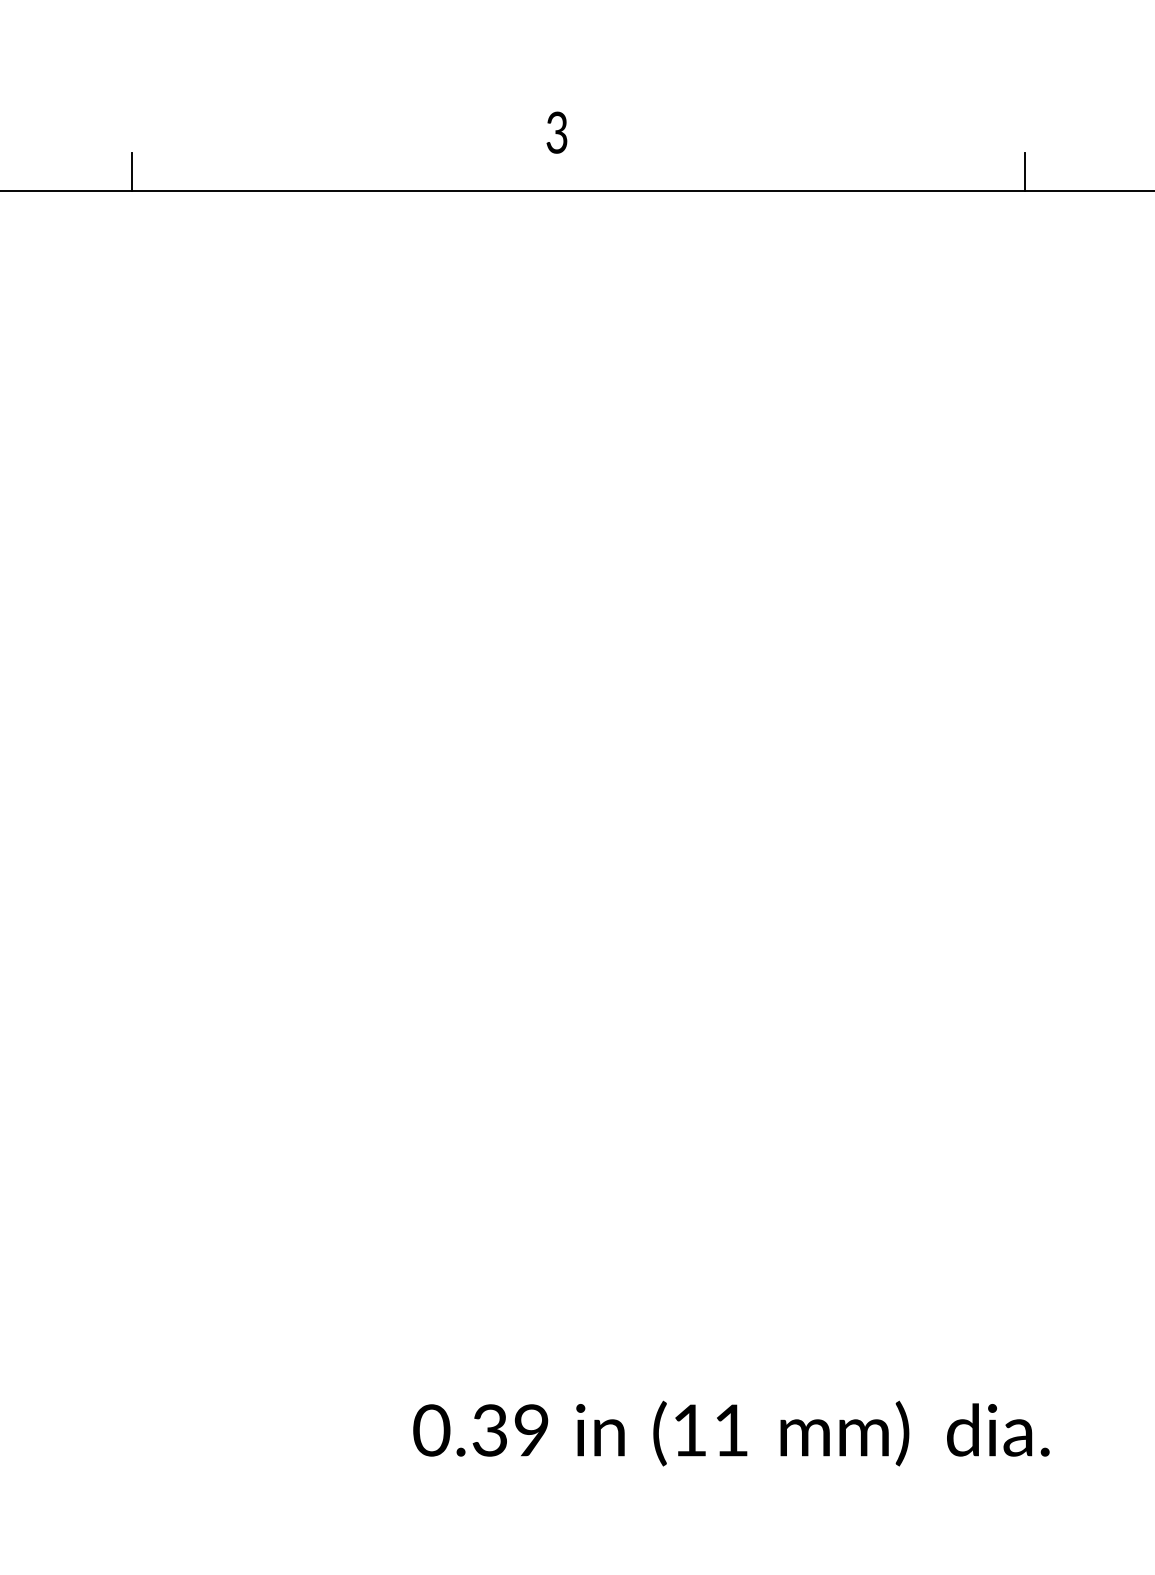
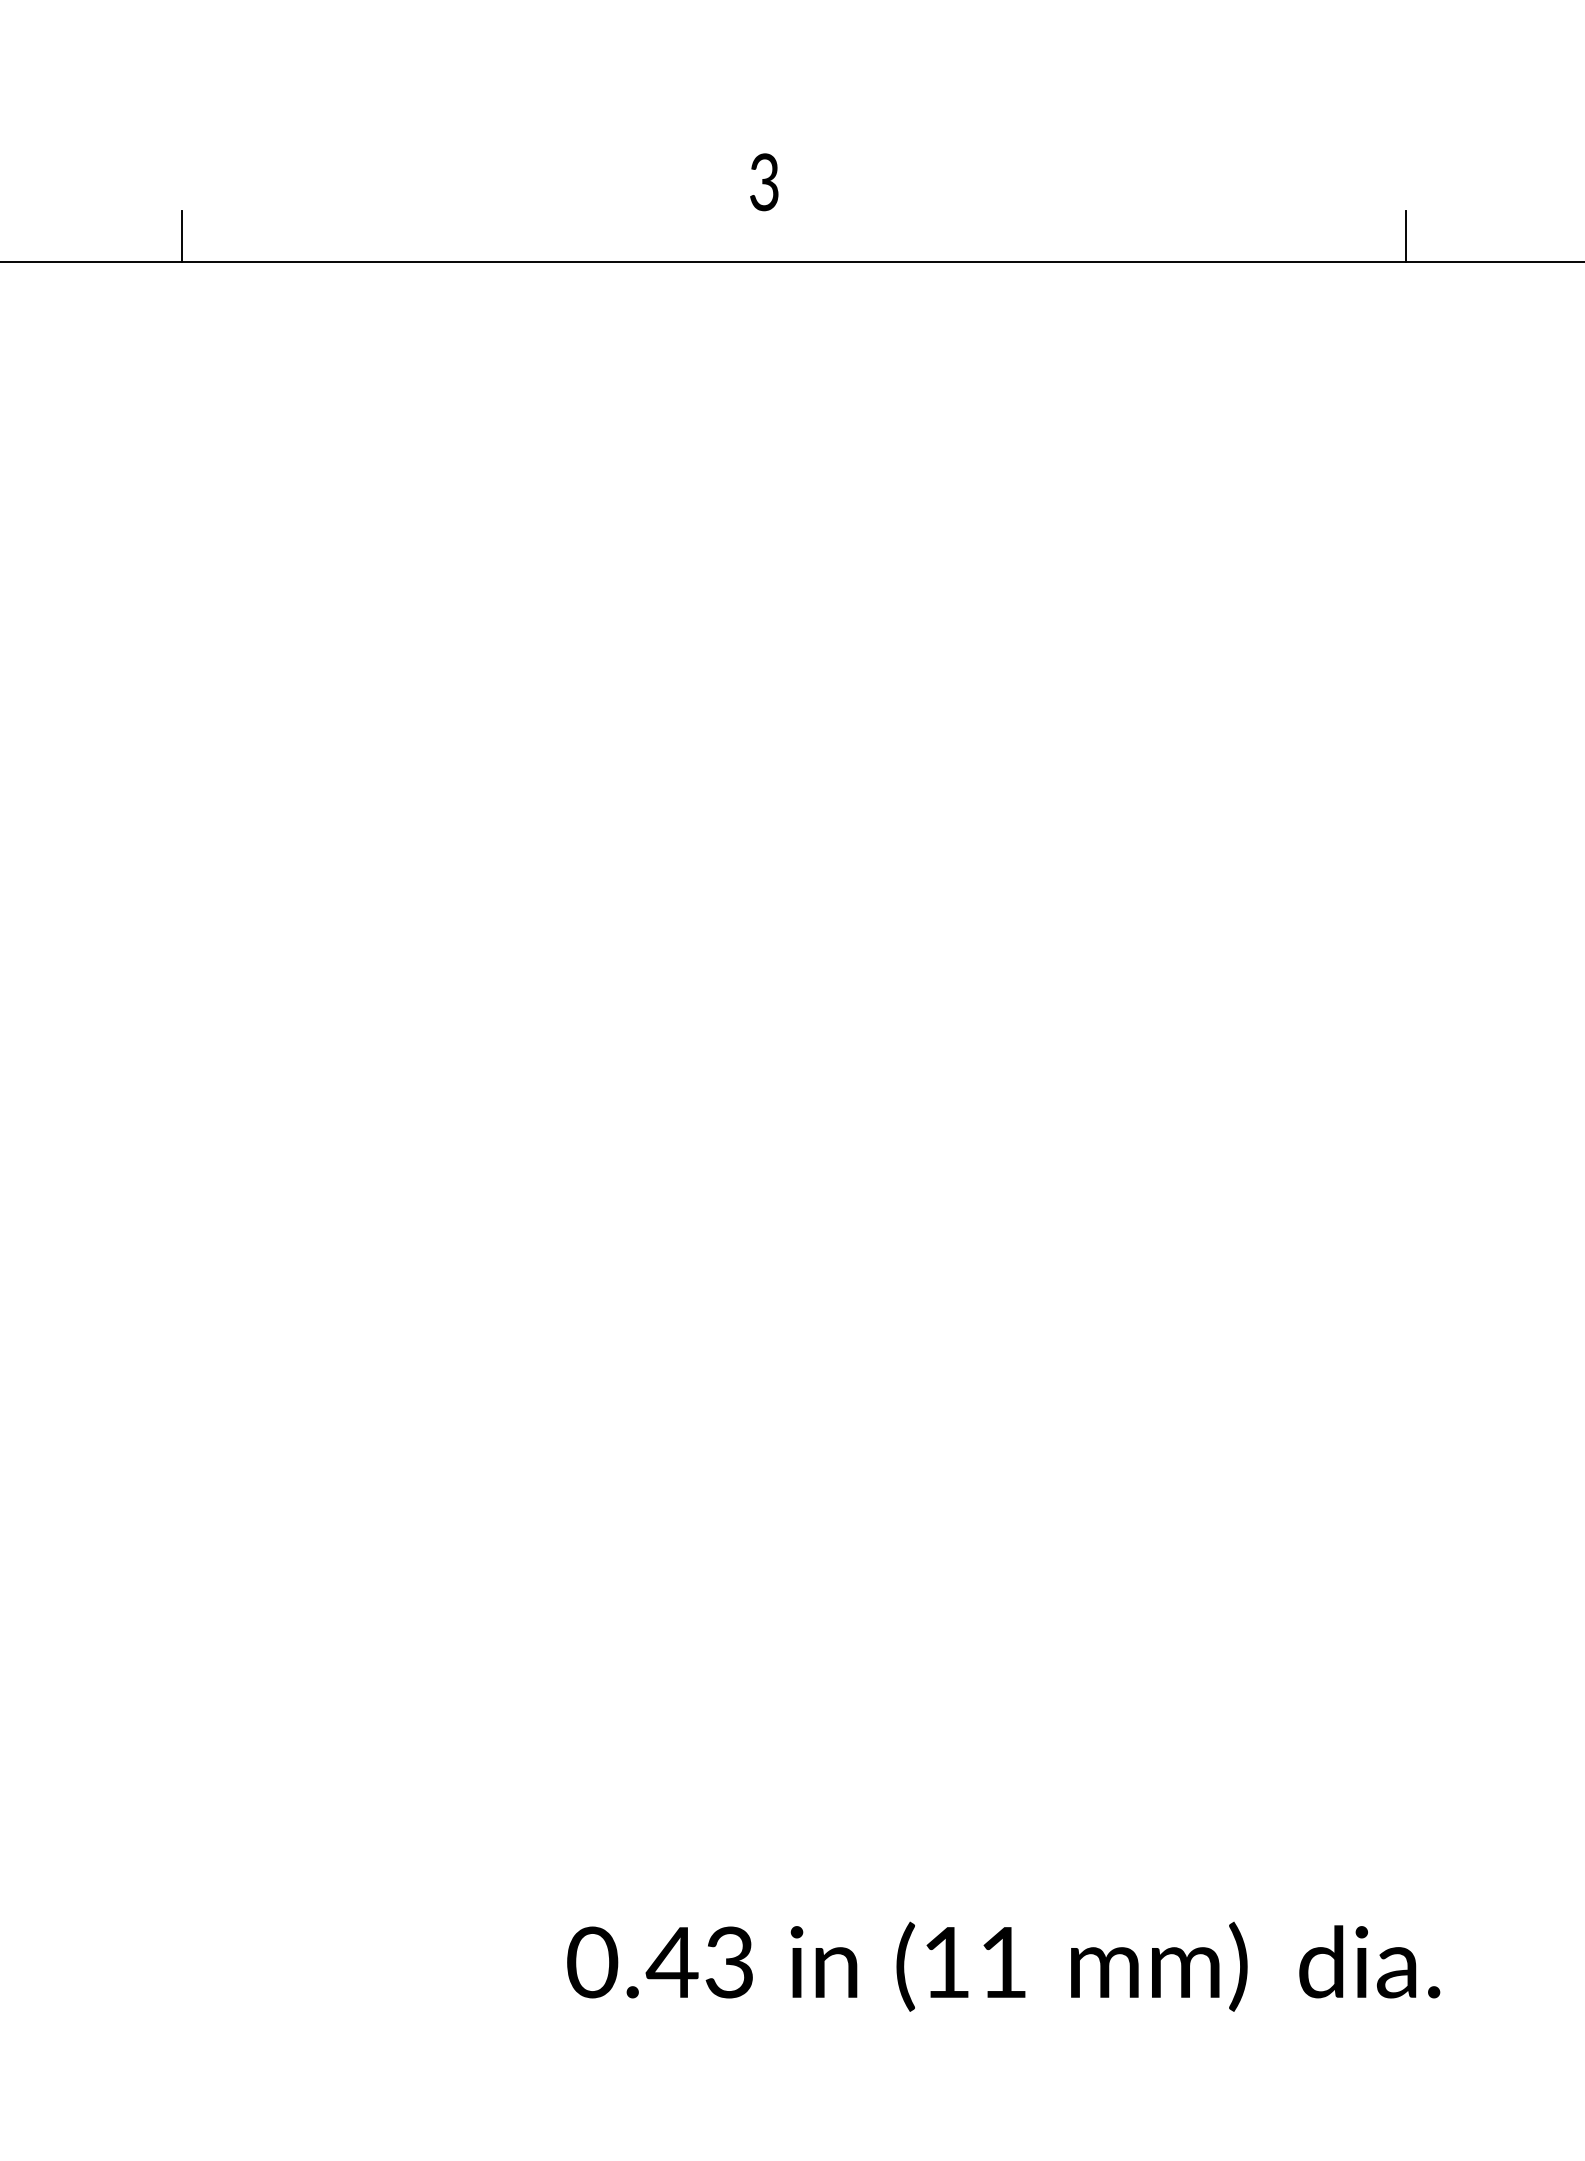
text: (508, 1430) -> (698, 1962), 0.39 -> 0.43

